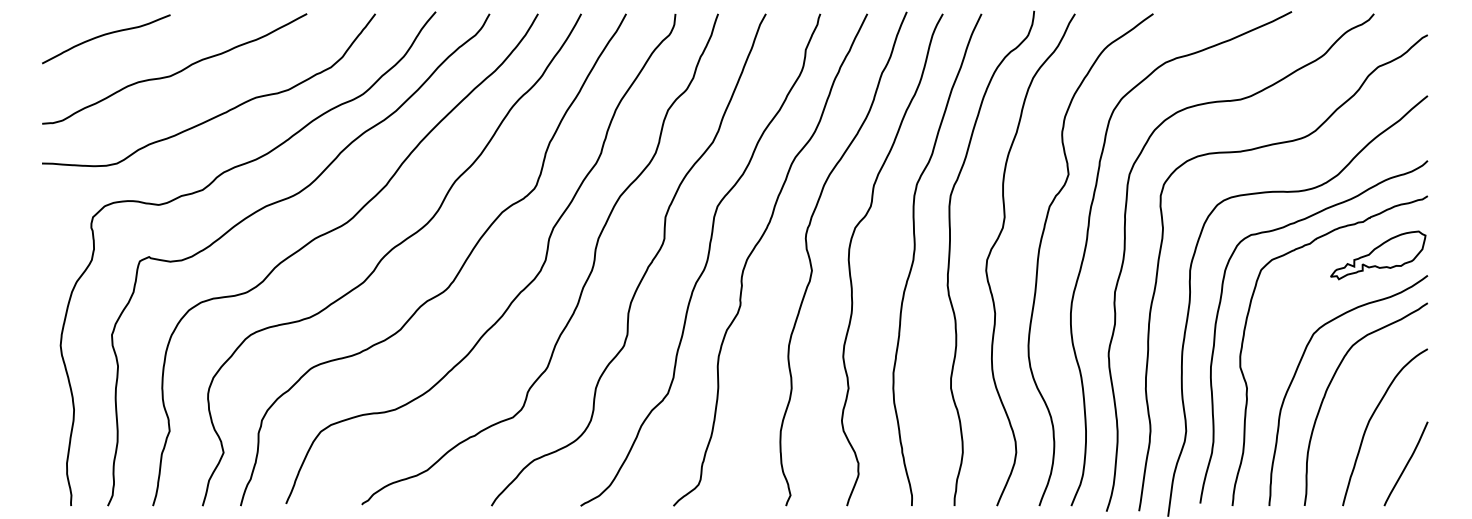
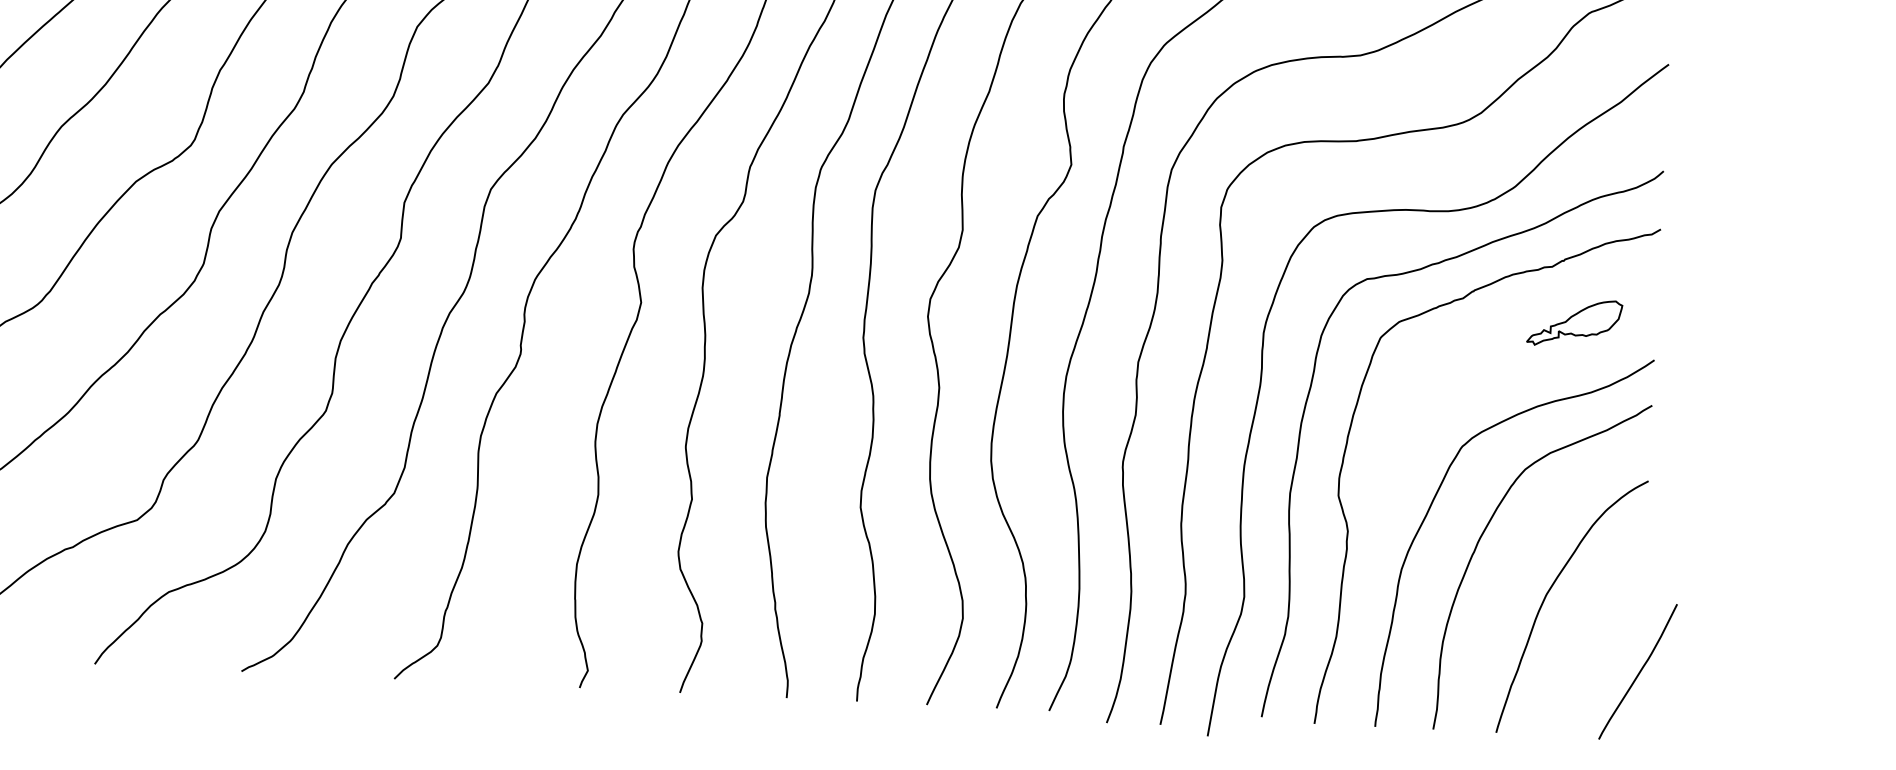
part: (1378, 255) -> (1574, 323), size x0.6
curve: (1406, 463) -> (1638, 671), moved

